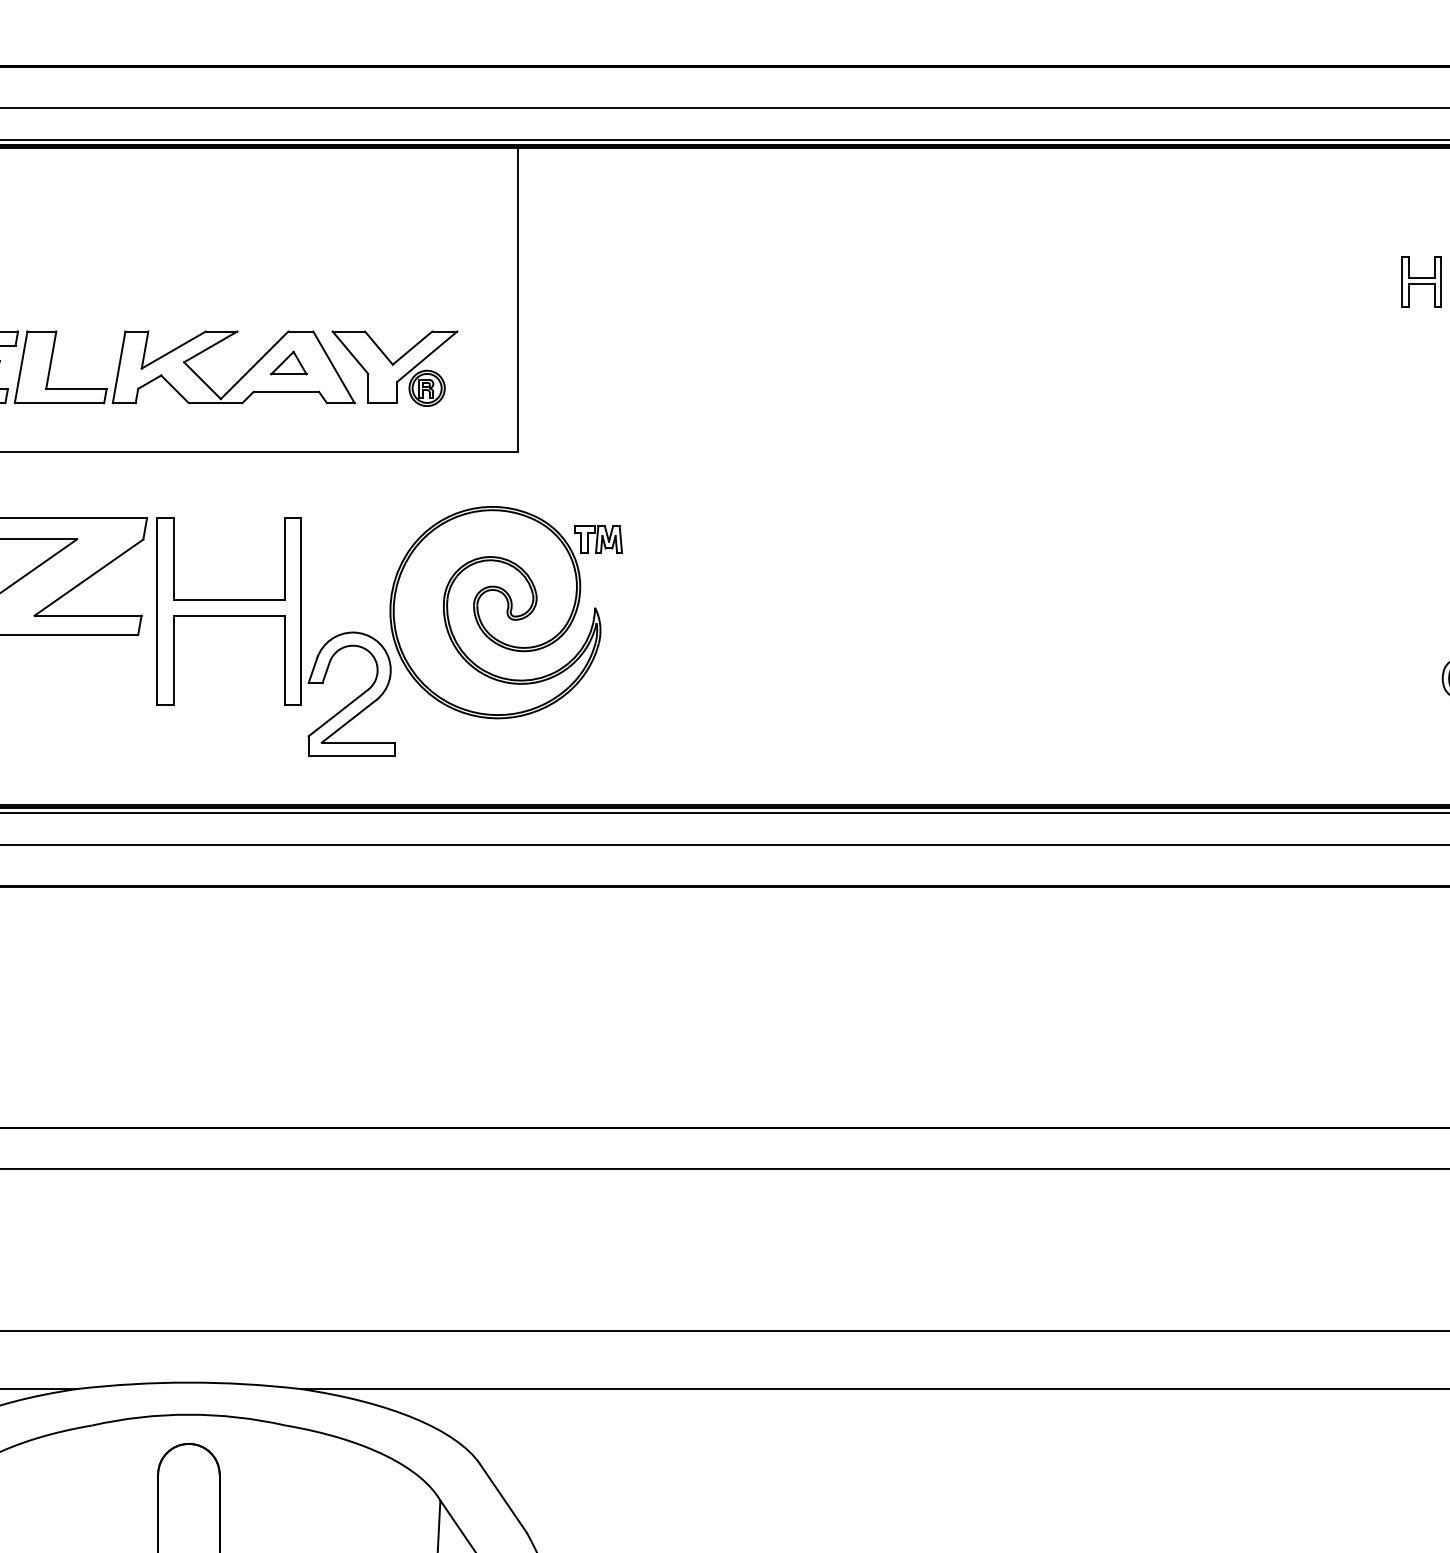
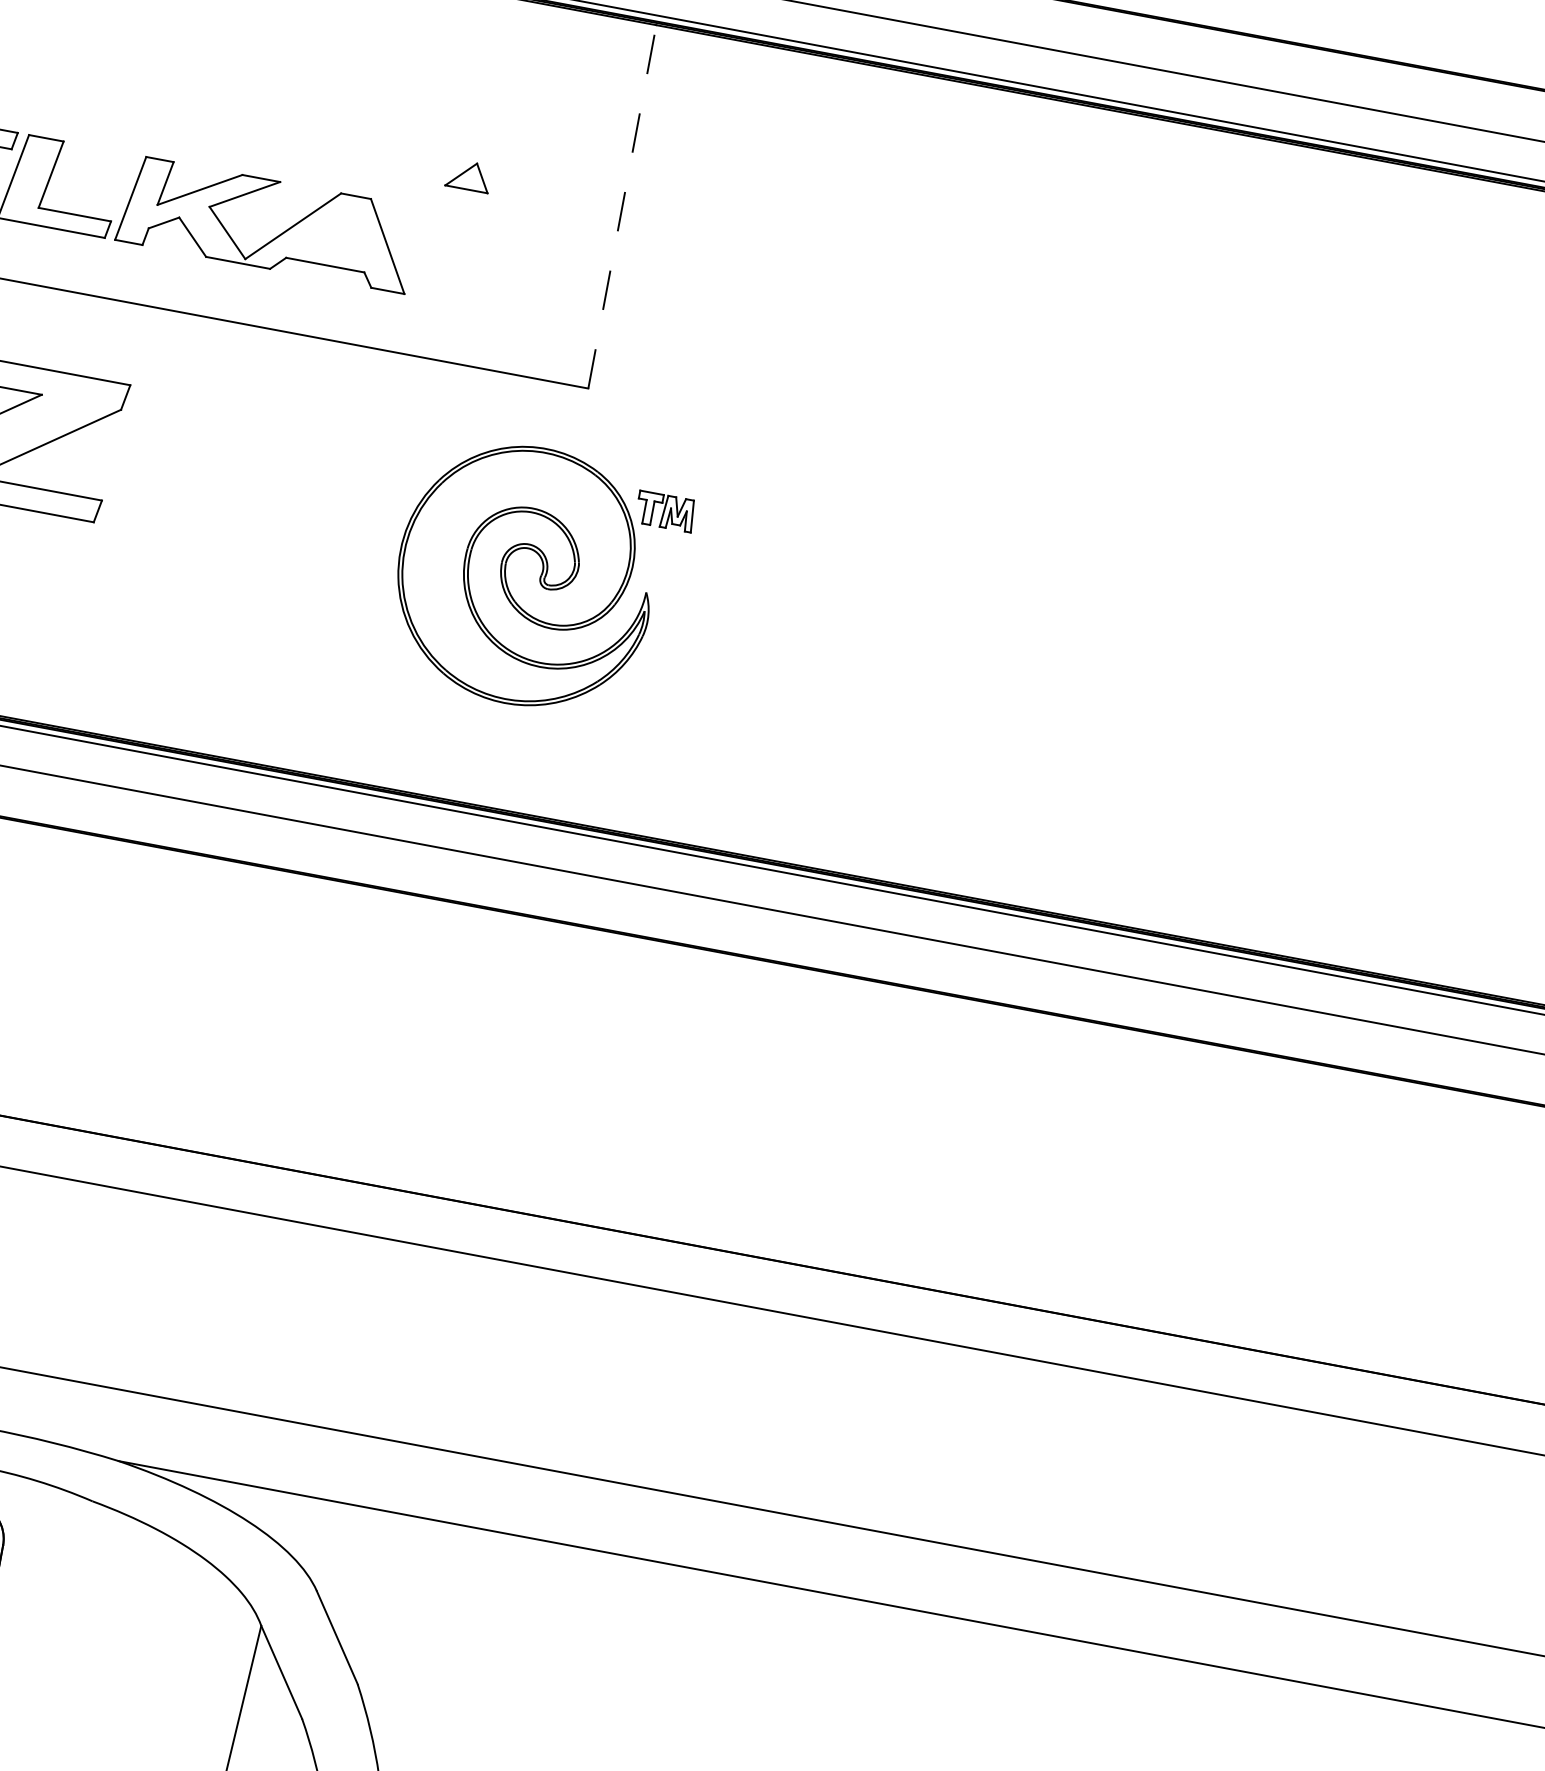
line: (517, 299) -> (622, 206), solid -> dashed
part: (288, 362) -> (468, 175), moved
part: (394, 368) -> (459, 261), removed
part: (284, 636) -> (268, 557), removed

